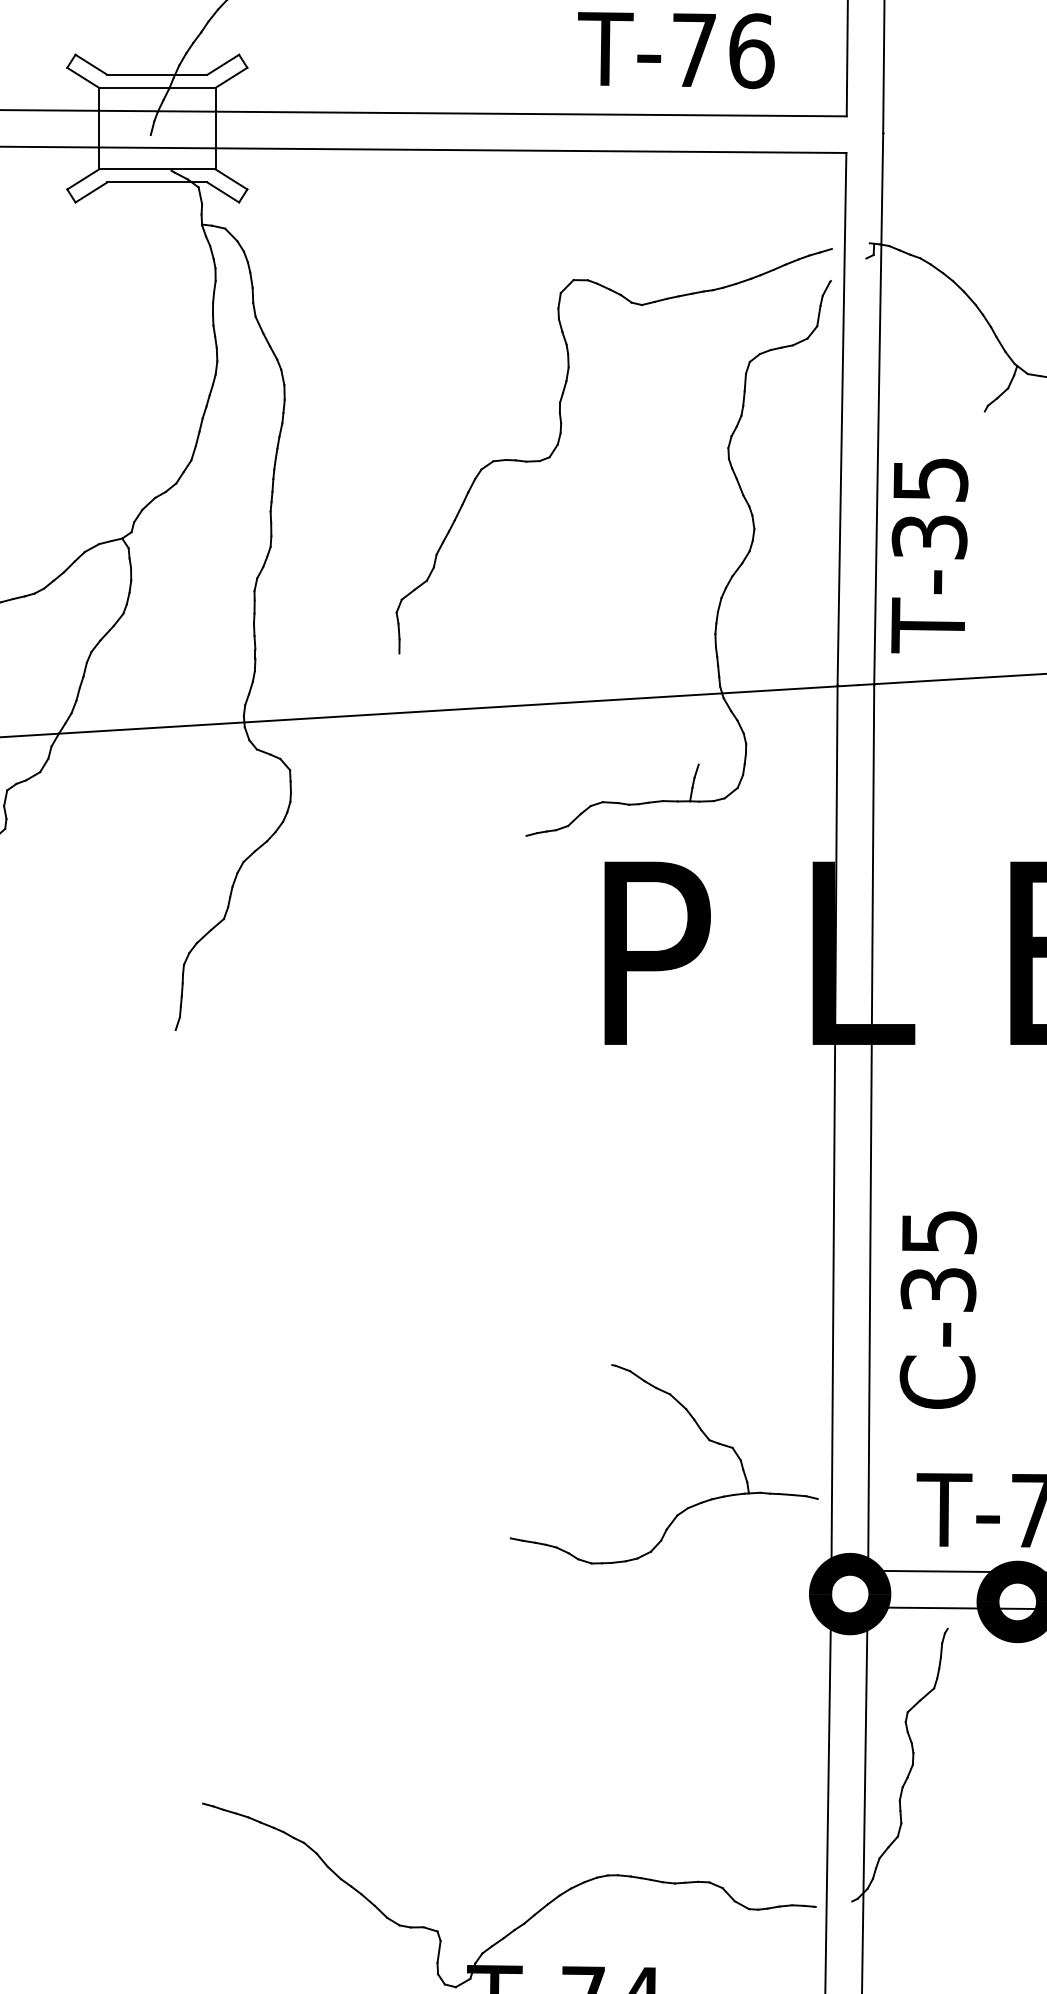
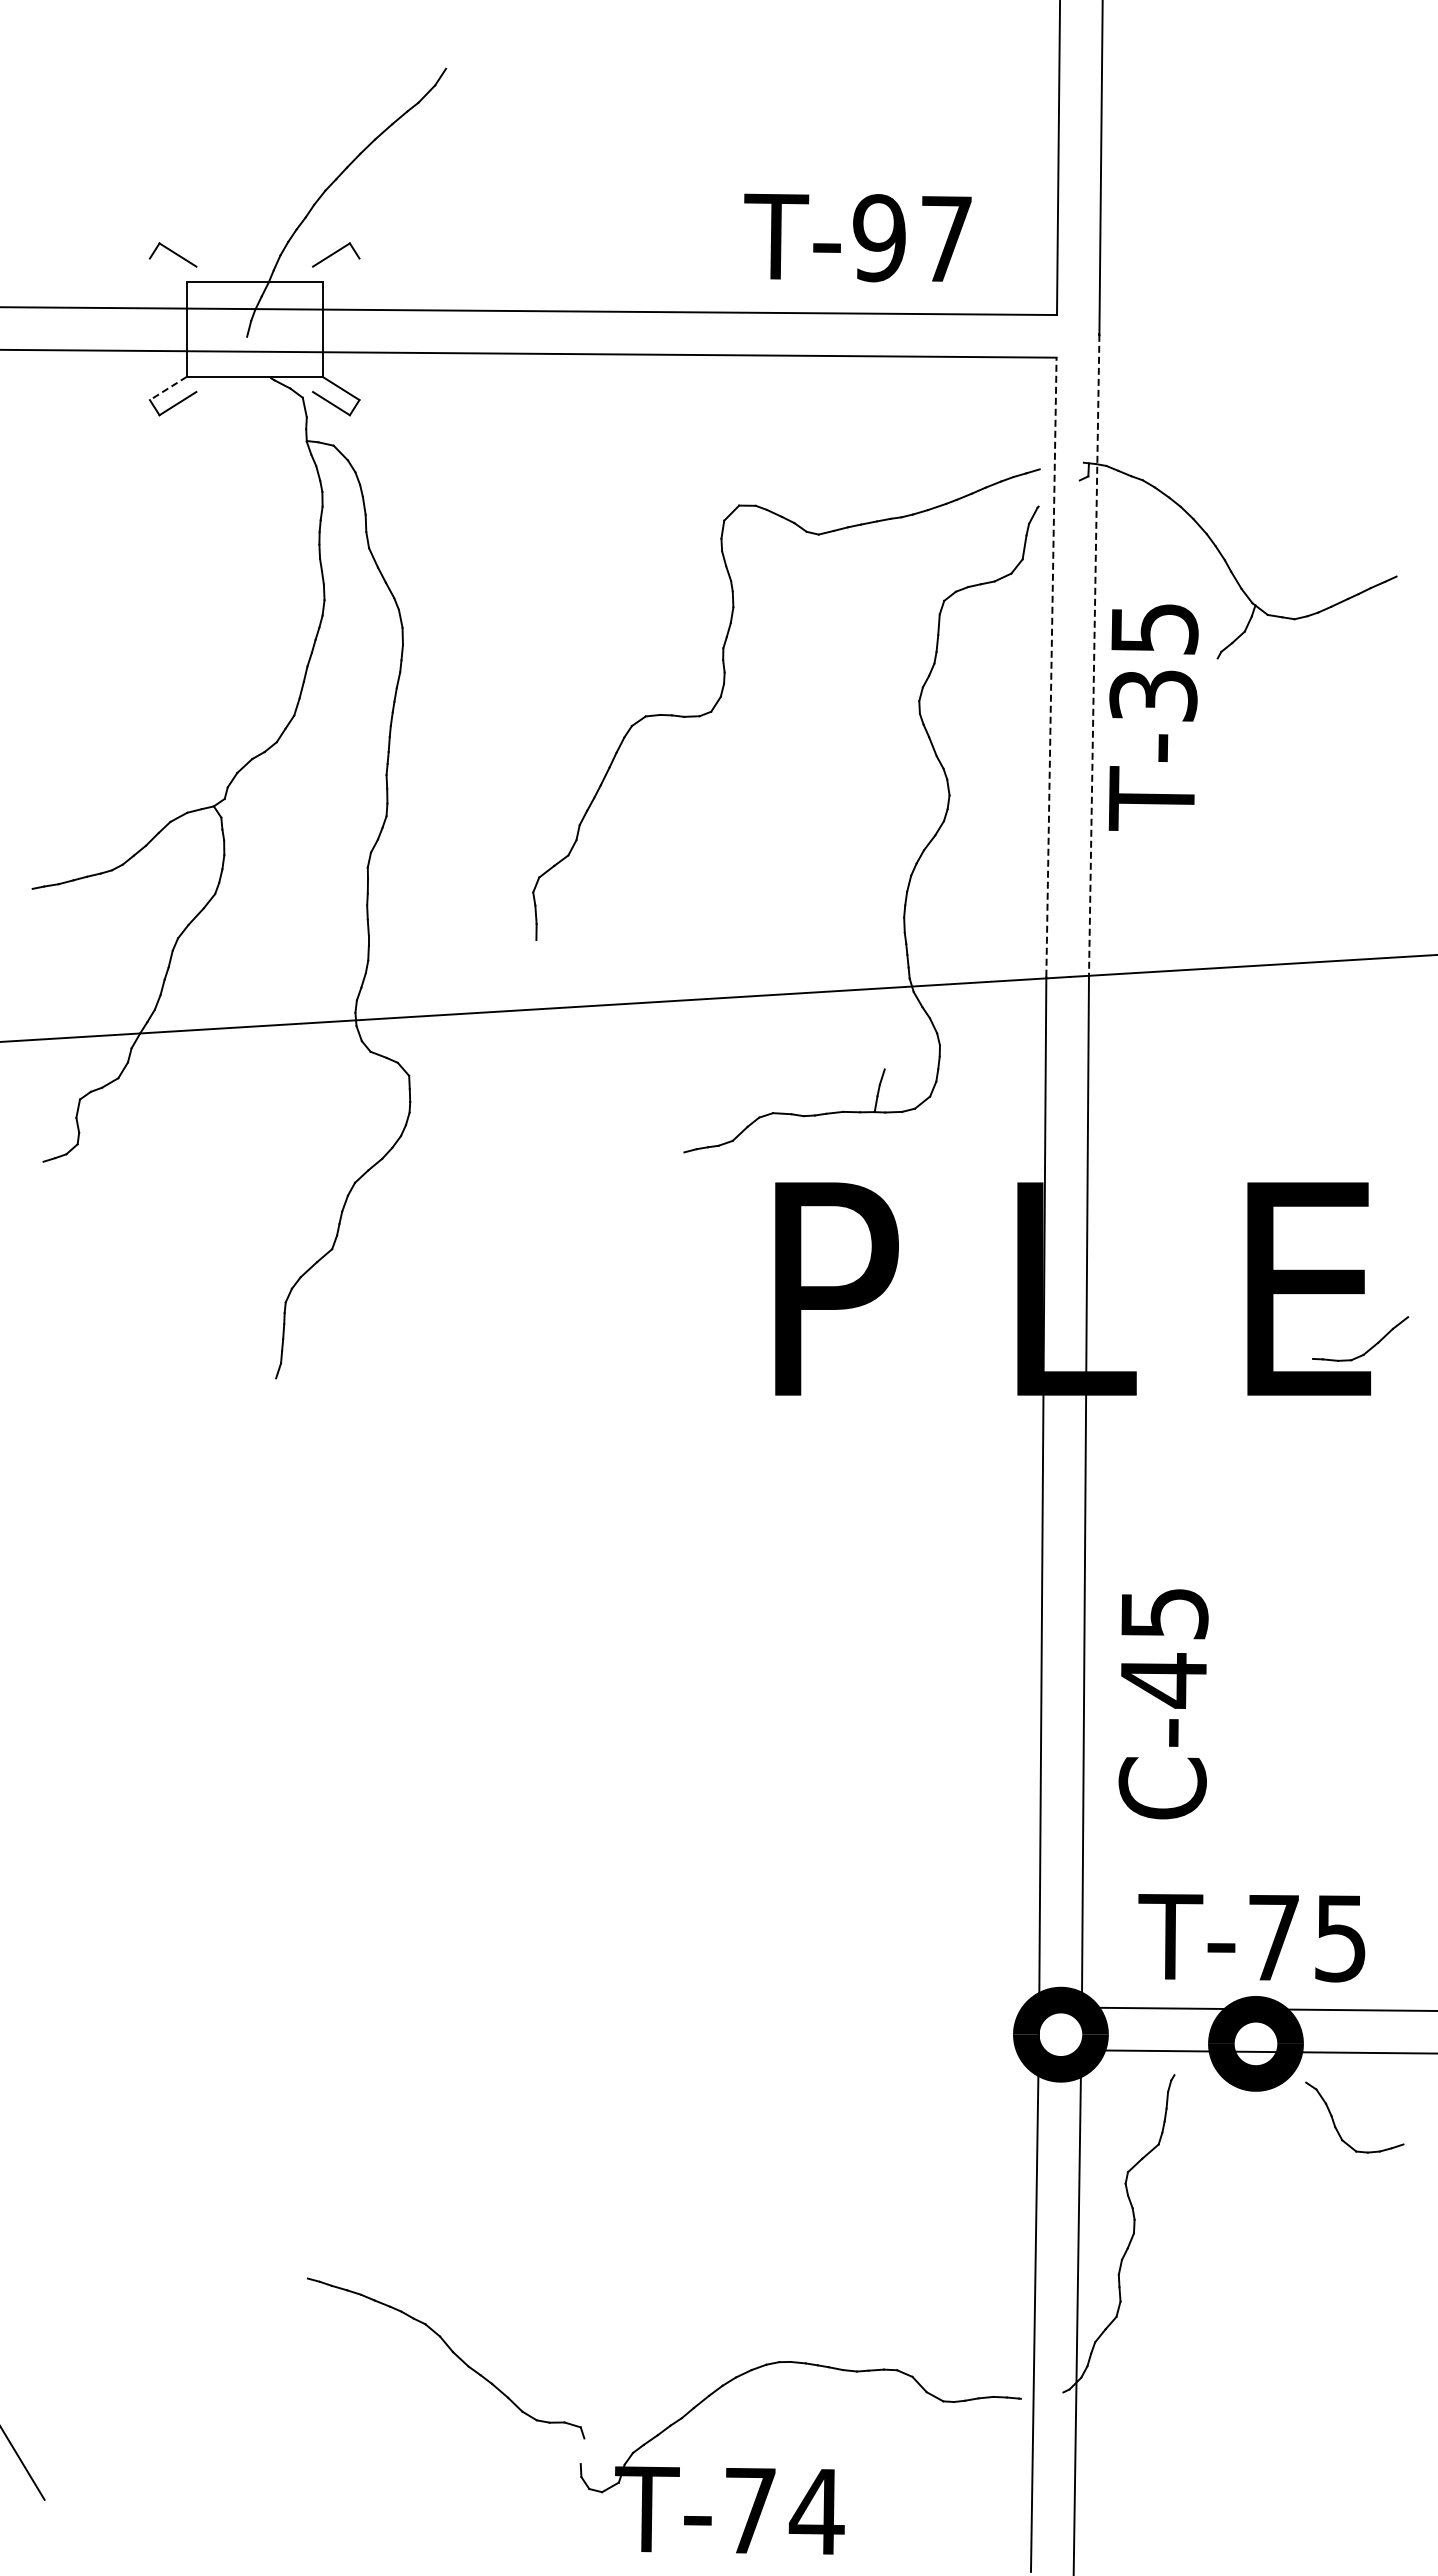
text: (723, 50) -> (913, 238), T-76 -> T-97
line: (157, 74) -> (254, 266), removed
line: (82, 77) -> (167, 269), removed
line: (231, 77) -> (340, 269), removed
line: (83, 179) -> (168, 388), solid -> dashed
line: (157, 182) -> (254, 391), removed
line: (878, 409) -> (1094, 656), solid -> dashed
line: (842, 419) -> (1051, 667), solid -> dashed
text: (929, 555) -> (1153, 717), moved
text: (938, 1289) -> (1163, 1680), C-35 -> C-45
part: (686, 1507) -> (870, 1934), removed
line: (439, 1952) -> (582, 2451), removed

